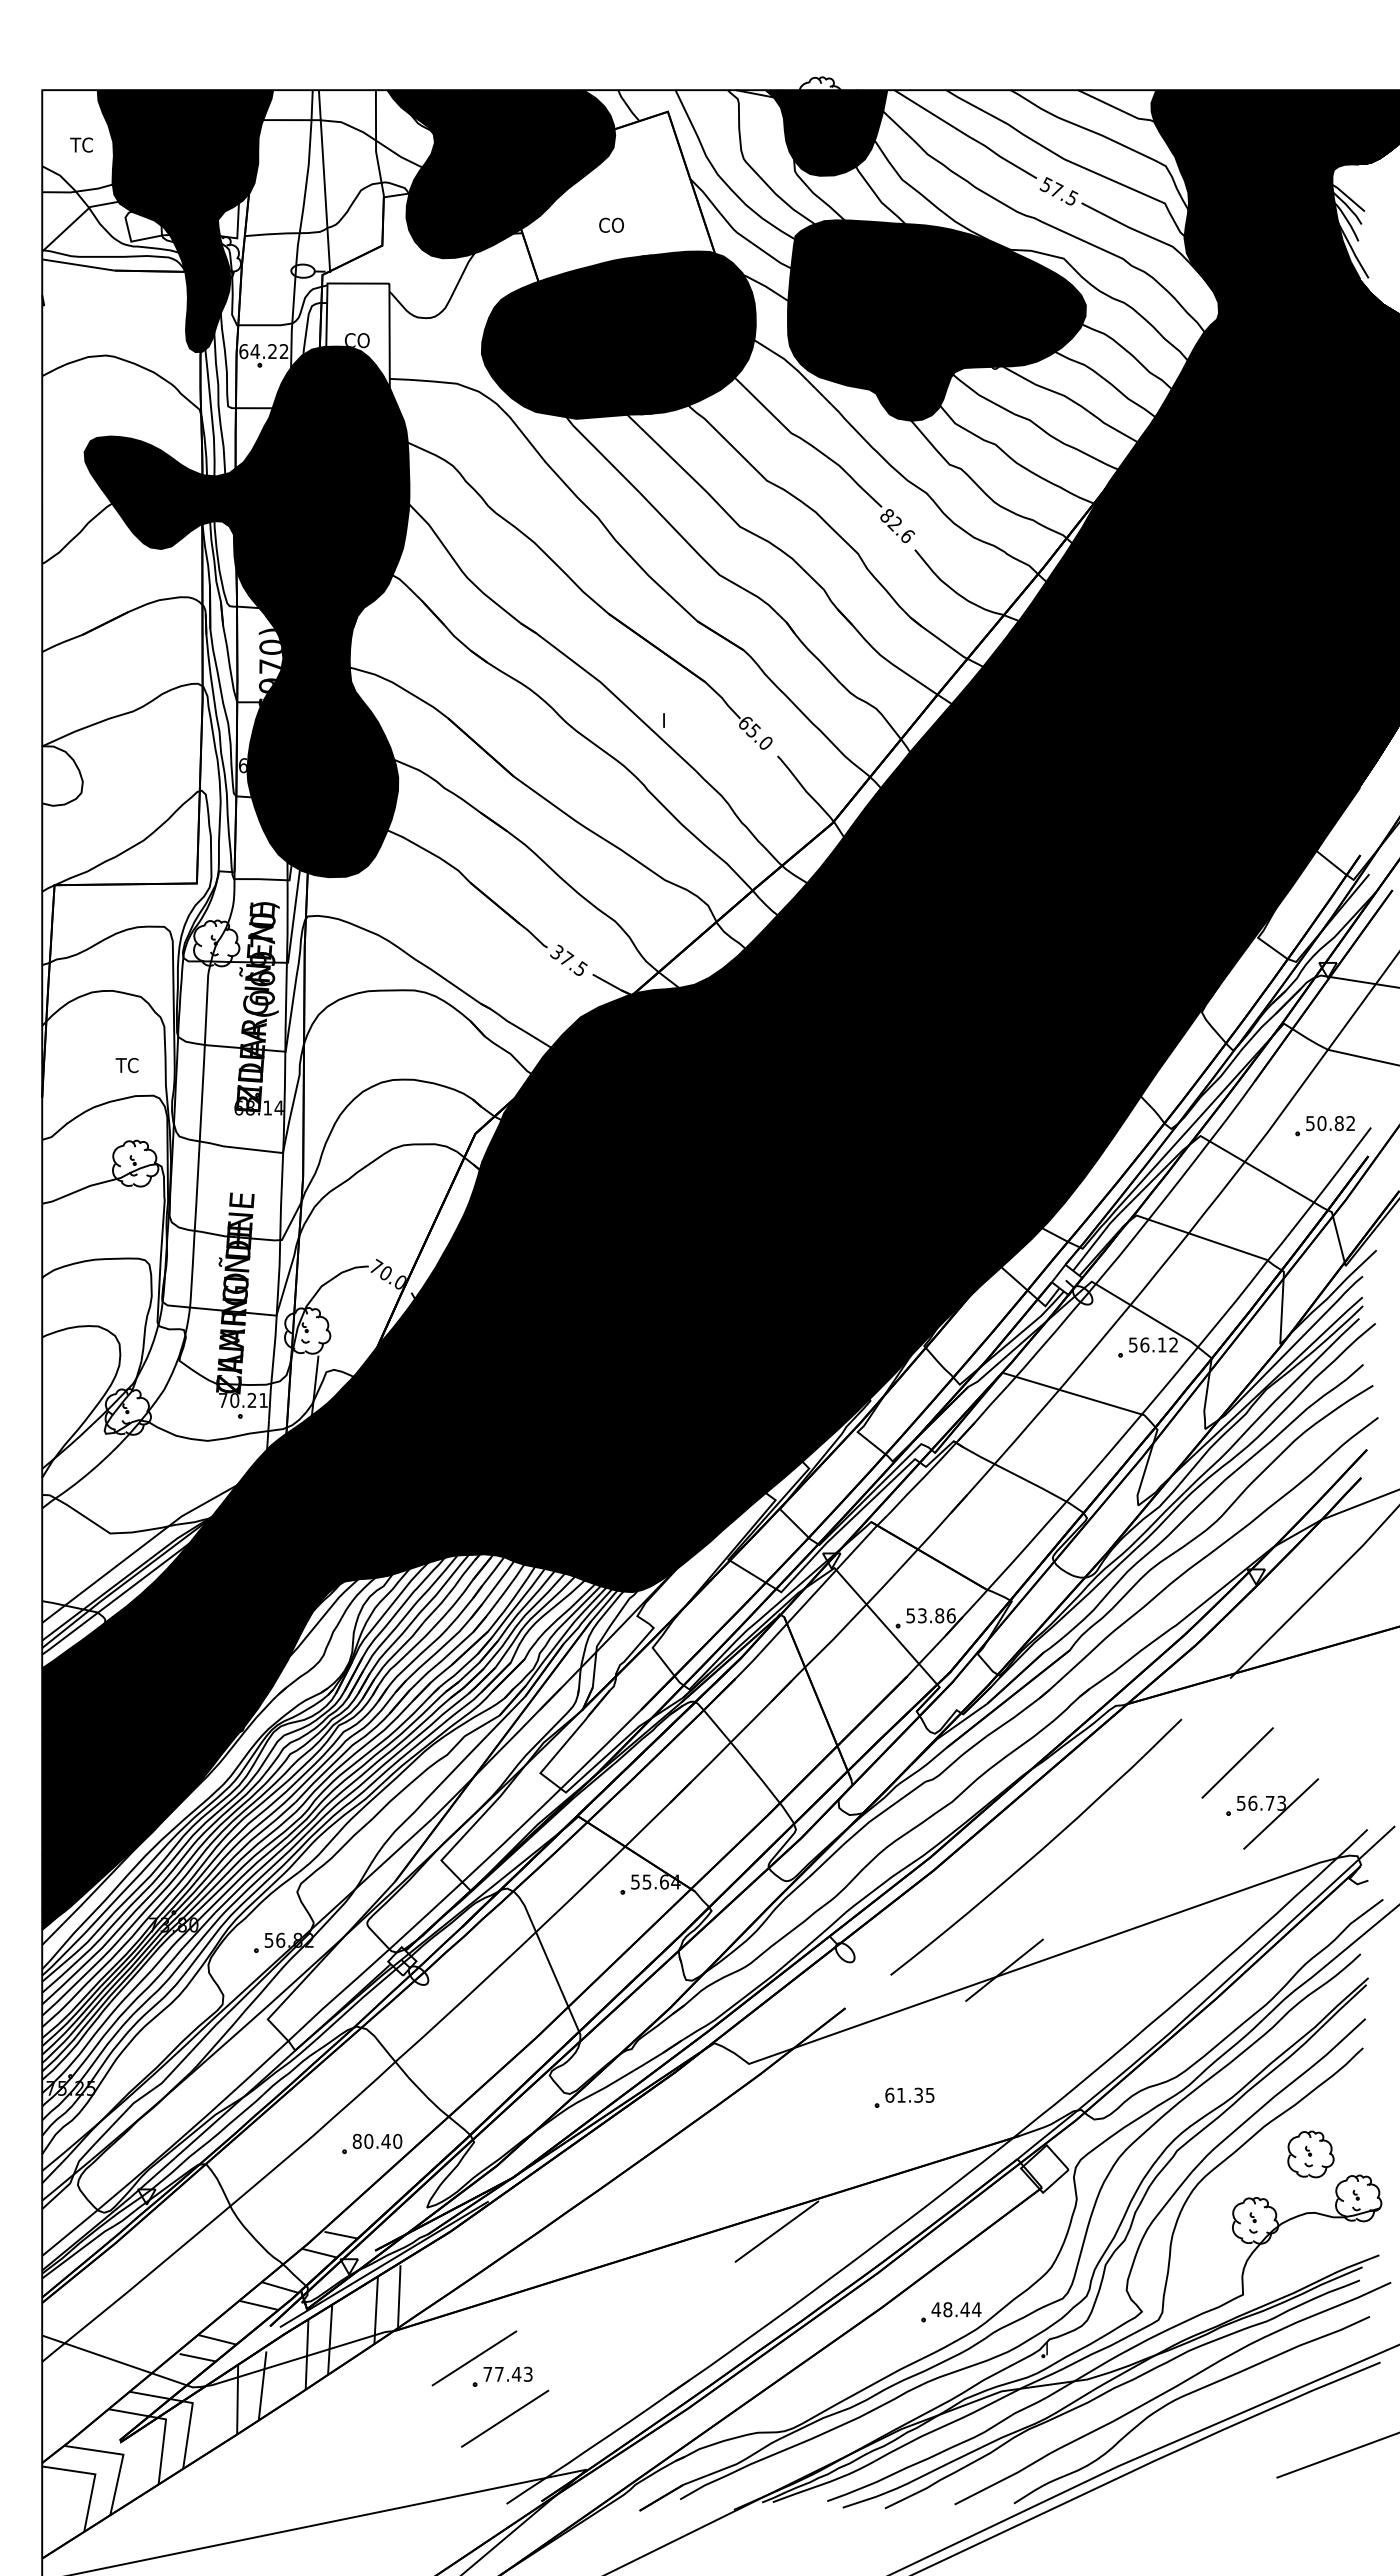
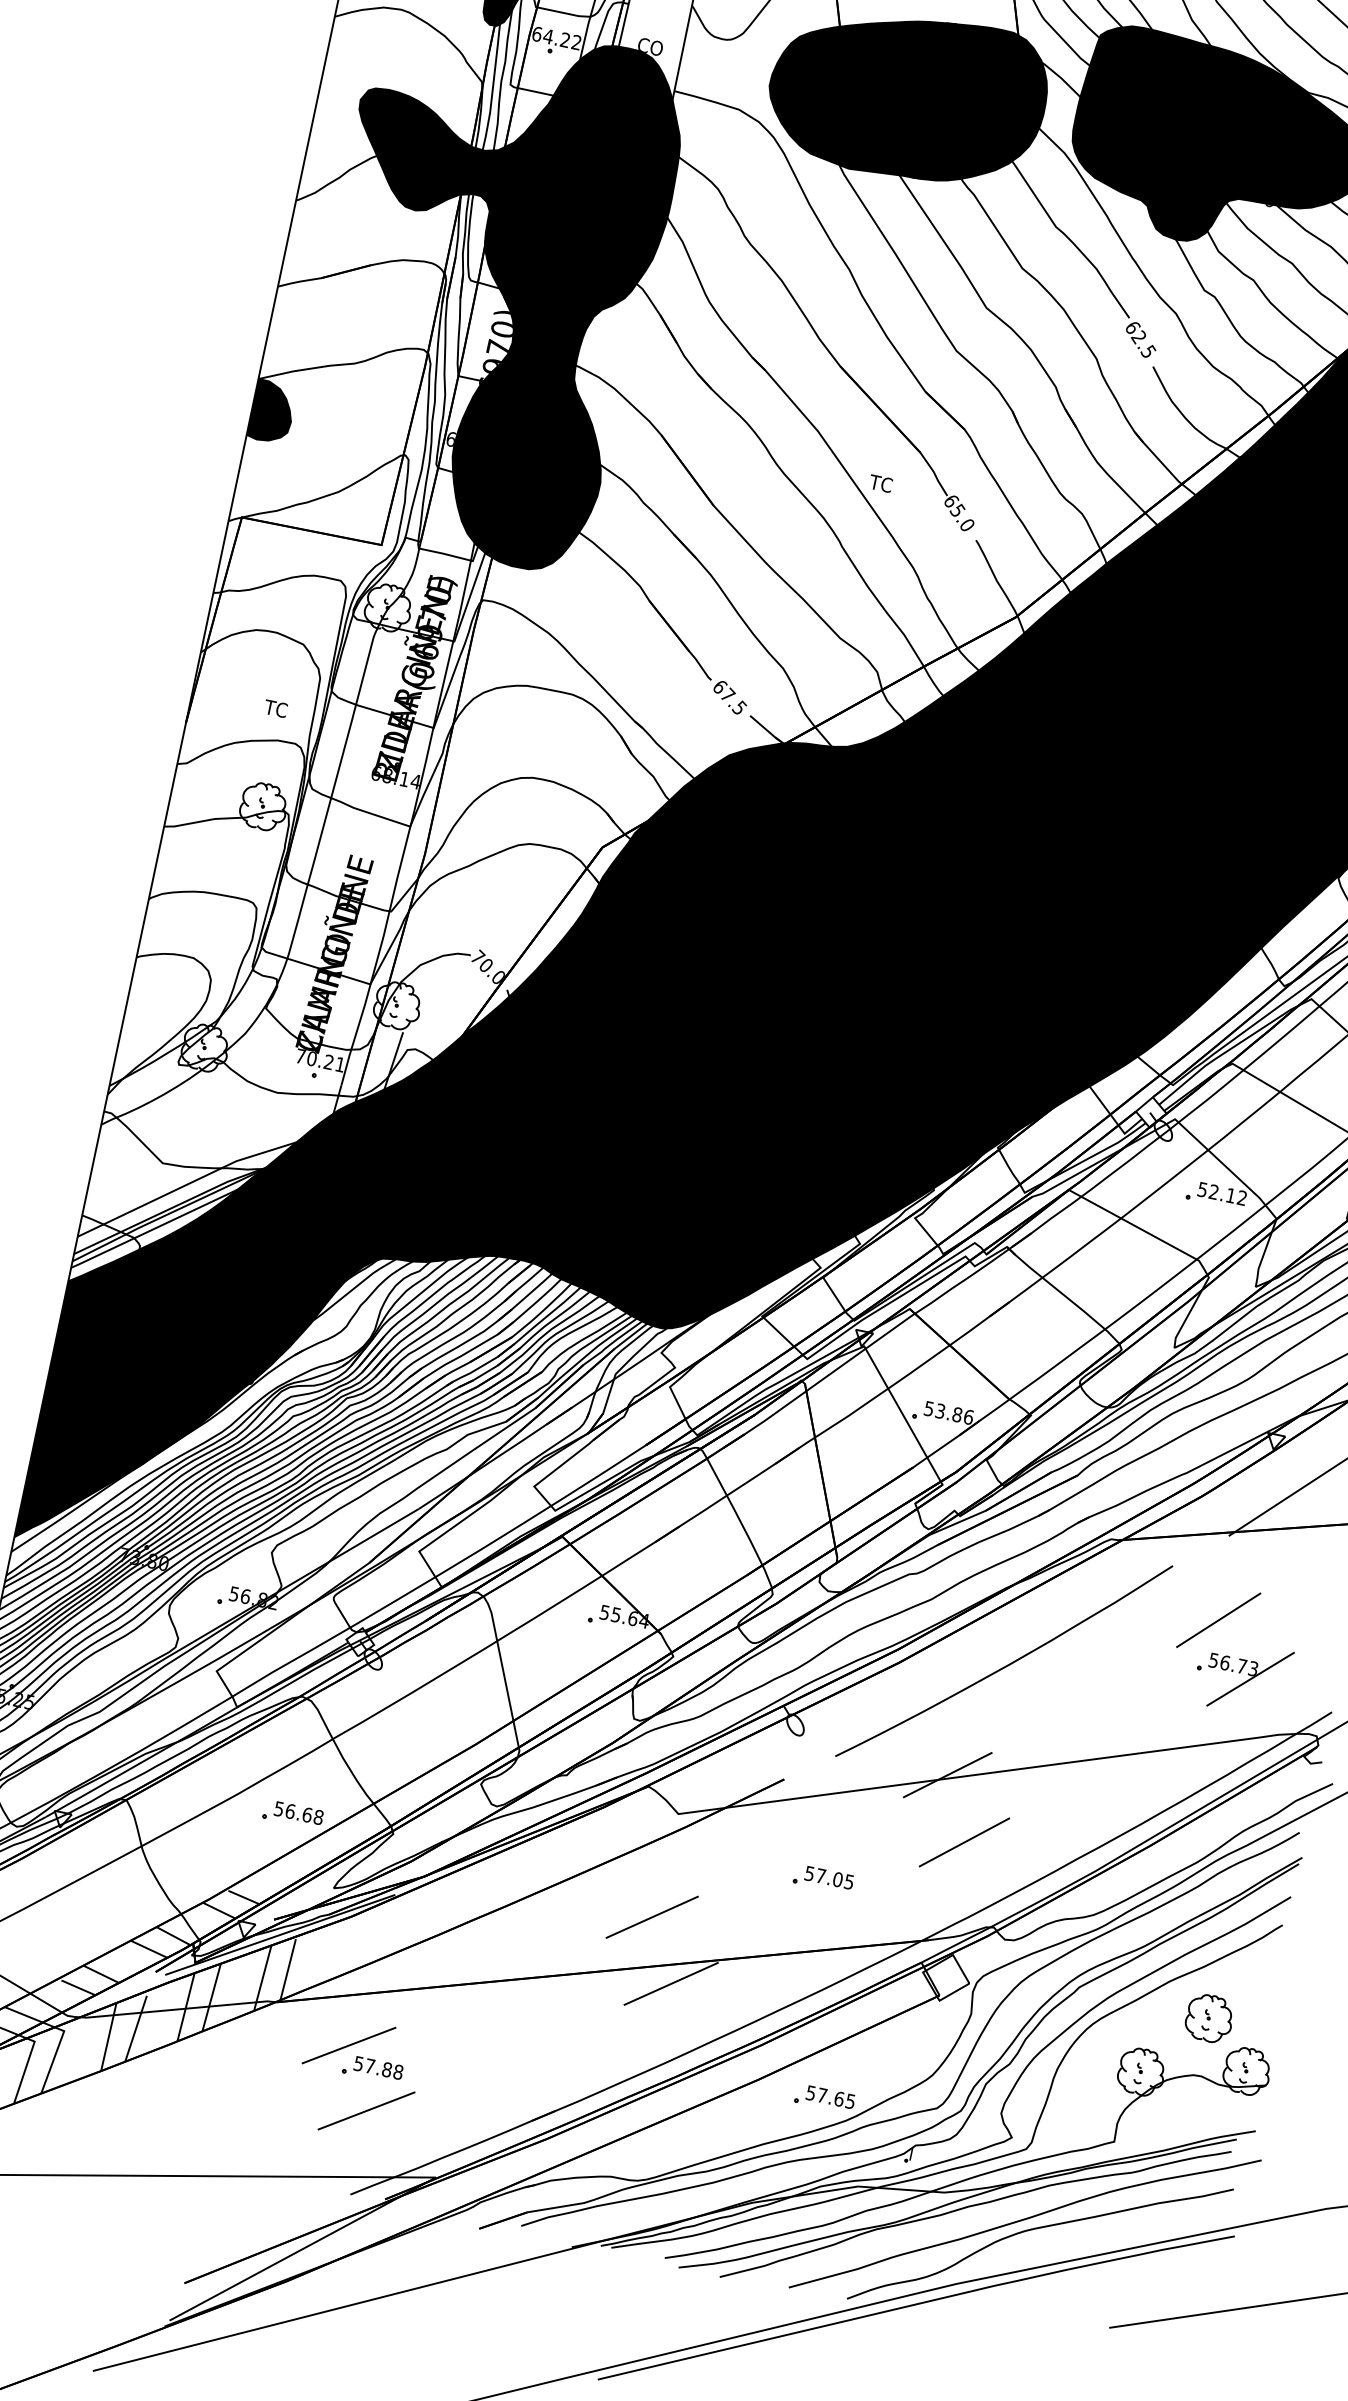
text: (897, 526) -> (1140, 340), 82.6 -> 62.5
text: (672, 720) -> (880, 483), I -> TC
fill: (62, 775) -> (272, 411), added
text: (557, 951) -> (720, 686), 37.5 -> 67.5
text: (1144, 1344) -> (1213, 1191), 56.12 -> 52.12
line: (1034, 2032) -> (964, 1842), added
text: (904, 2094) -> (824, 1875), 61.35 -> 57.05
text: (377, 2140) -> (299, 1812), 80.40 -> 56.68
line: (744, 2169) -> (652, 1916), added
text: (956, 2309) -> (830, 2097), 48.44 -> 57.65
text: (507, 2373) -> (378, 2067), 77.43 -> 57.88

